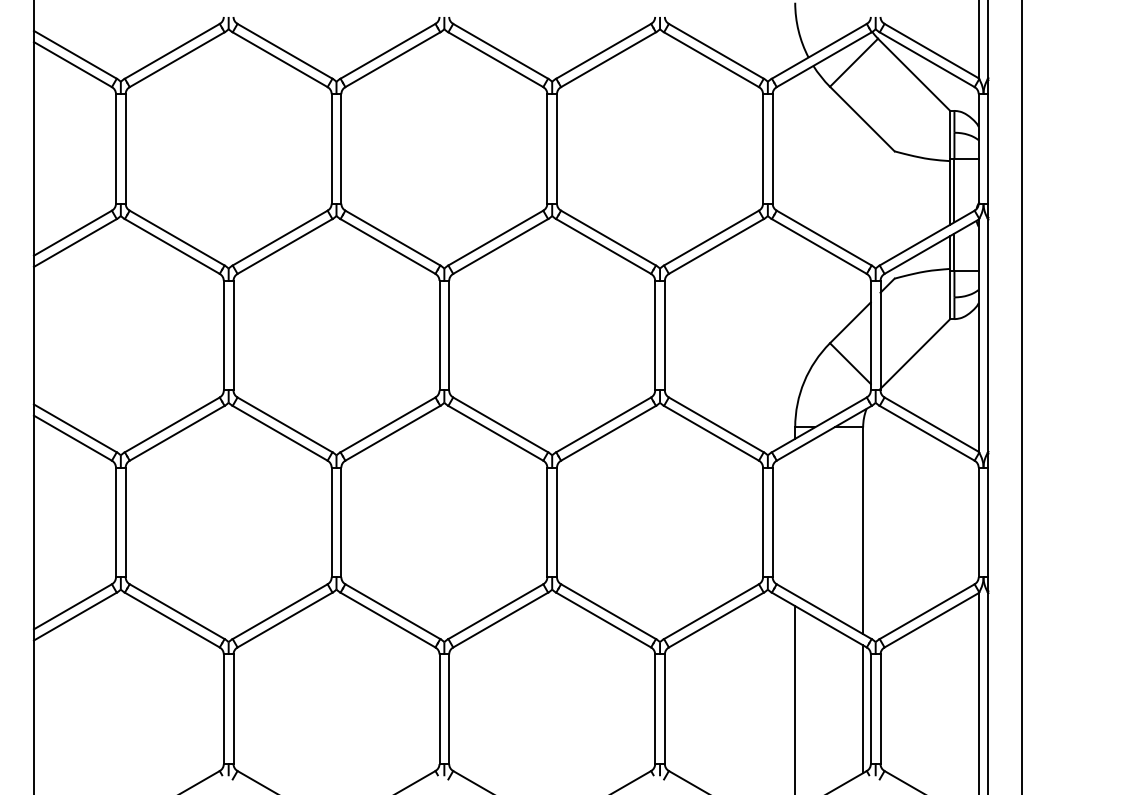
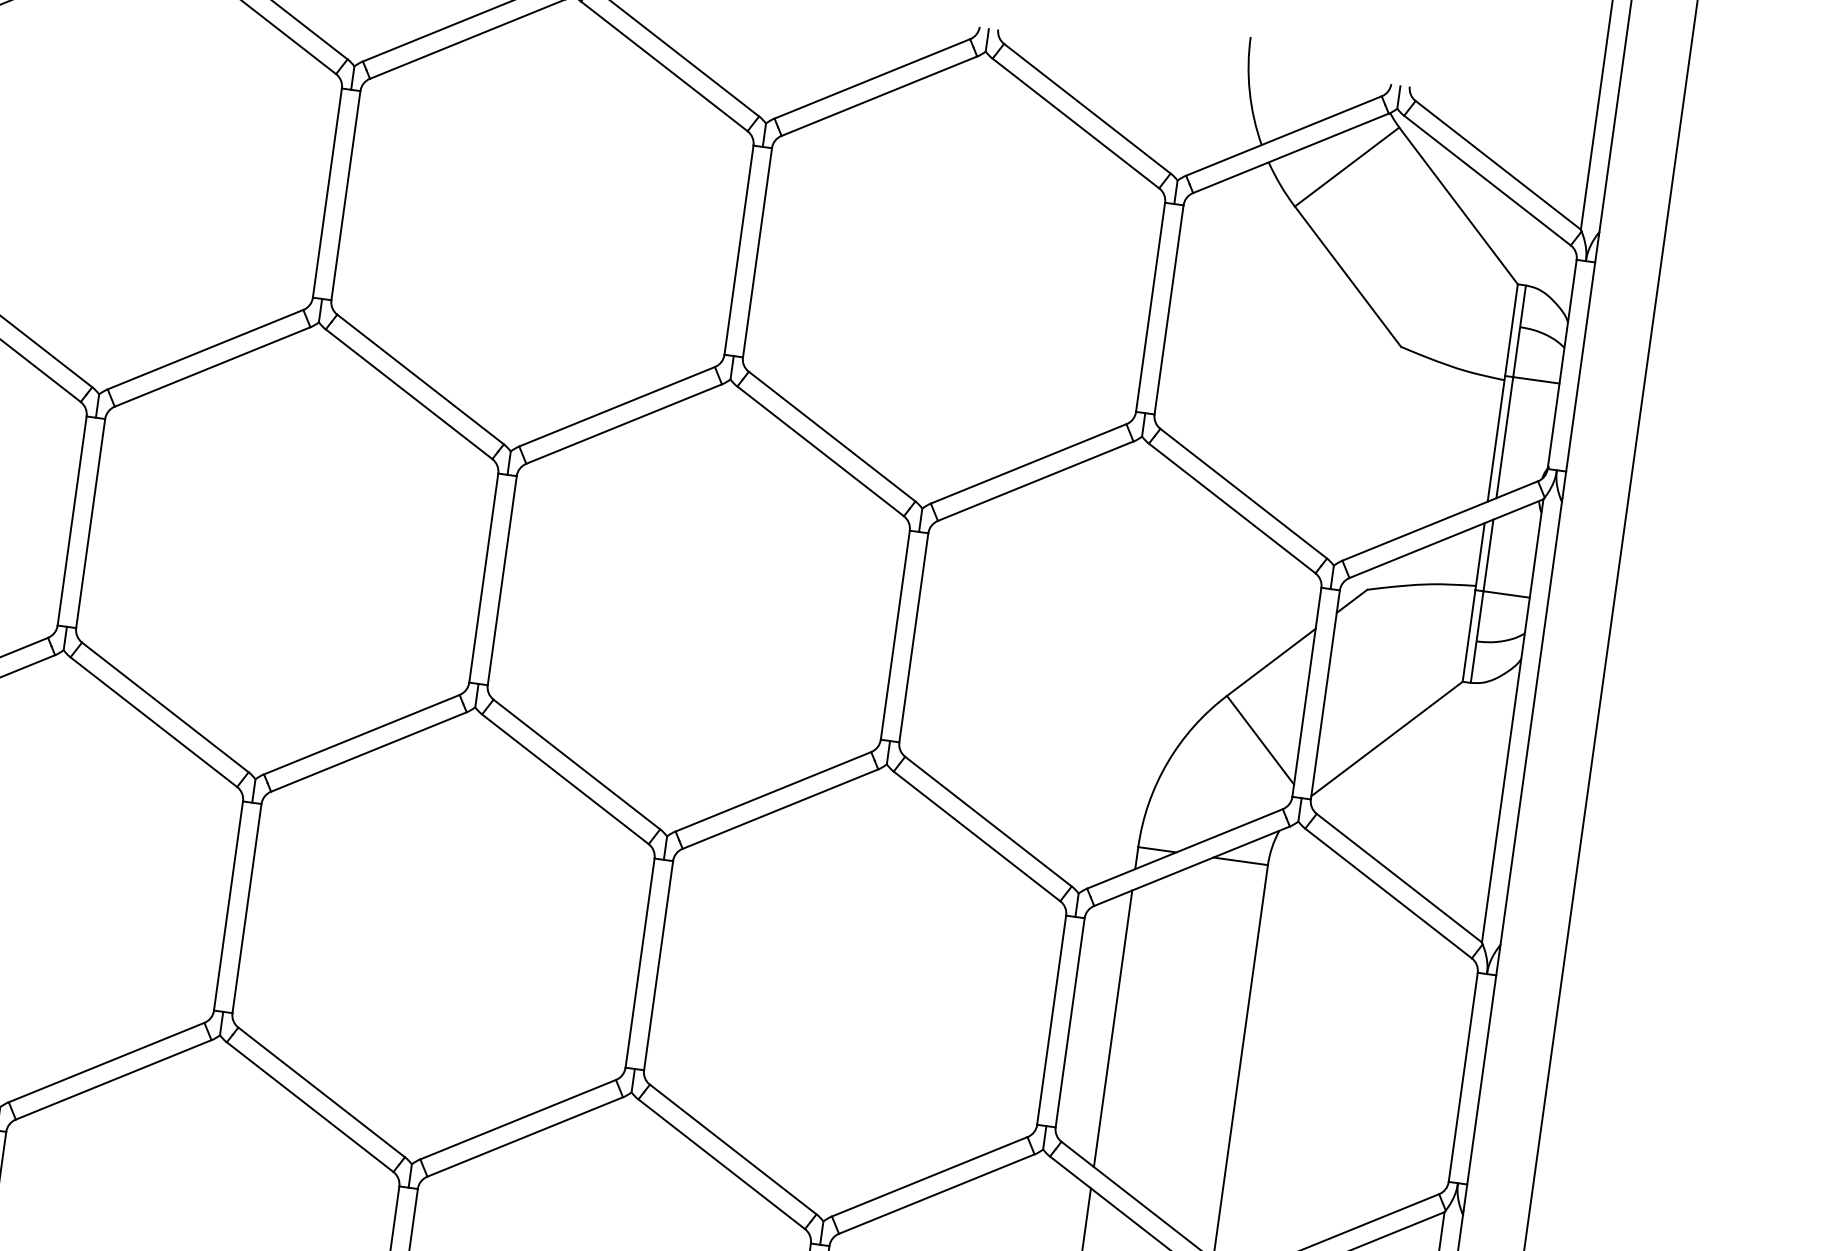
line: (795, 522) -> (1113, 1028), added

